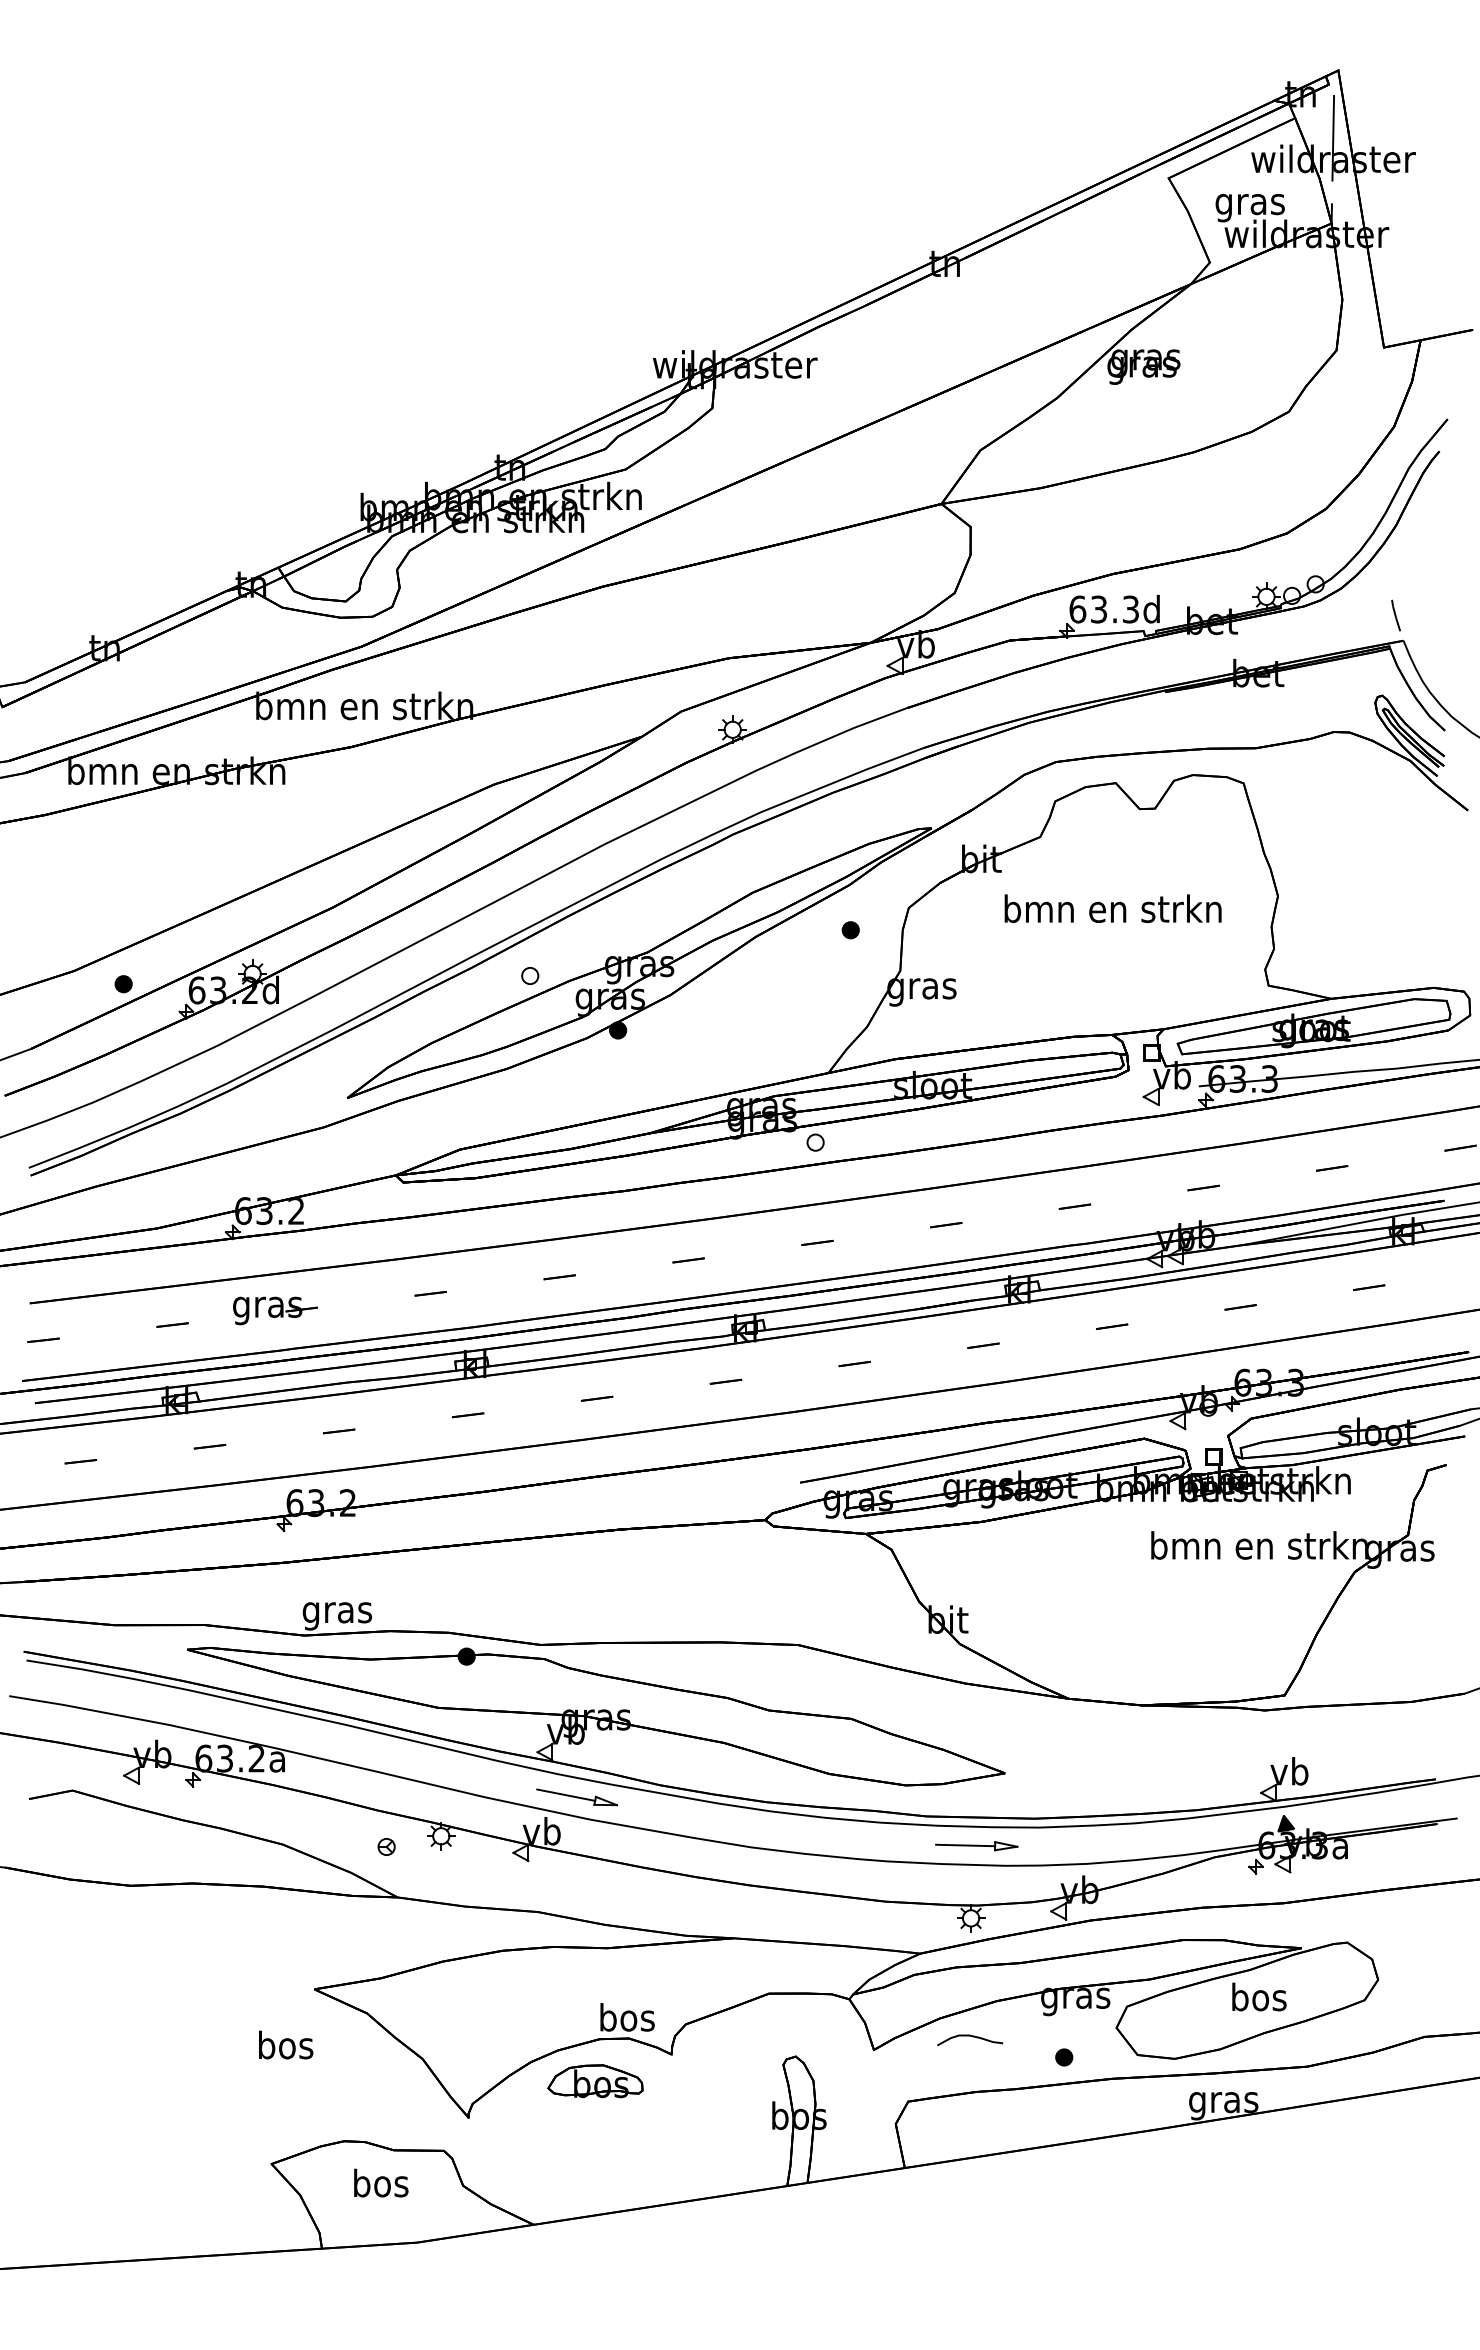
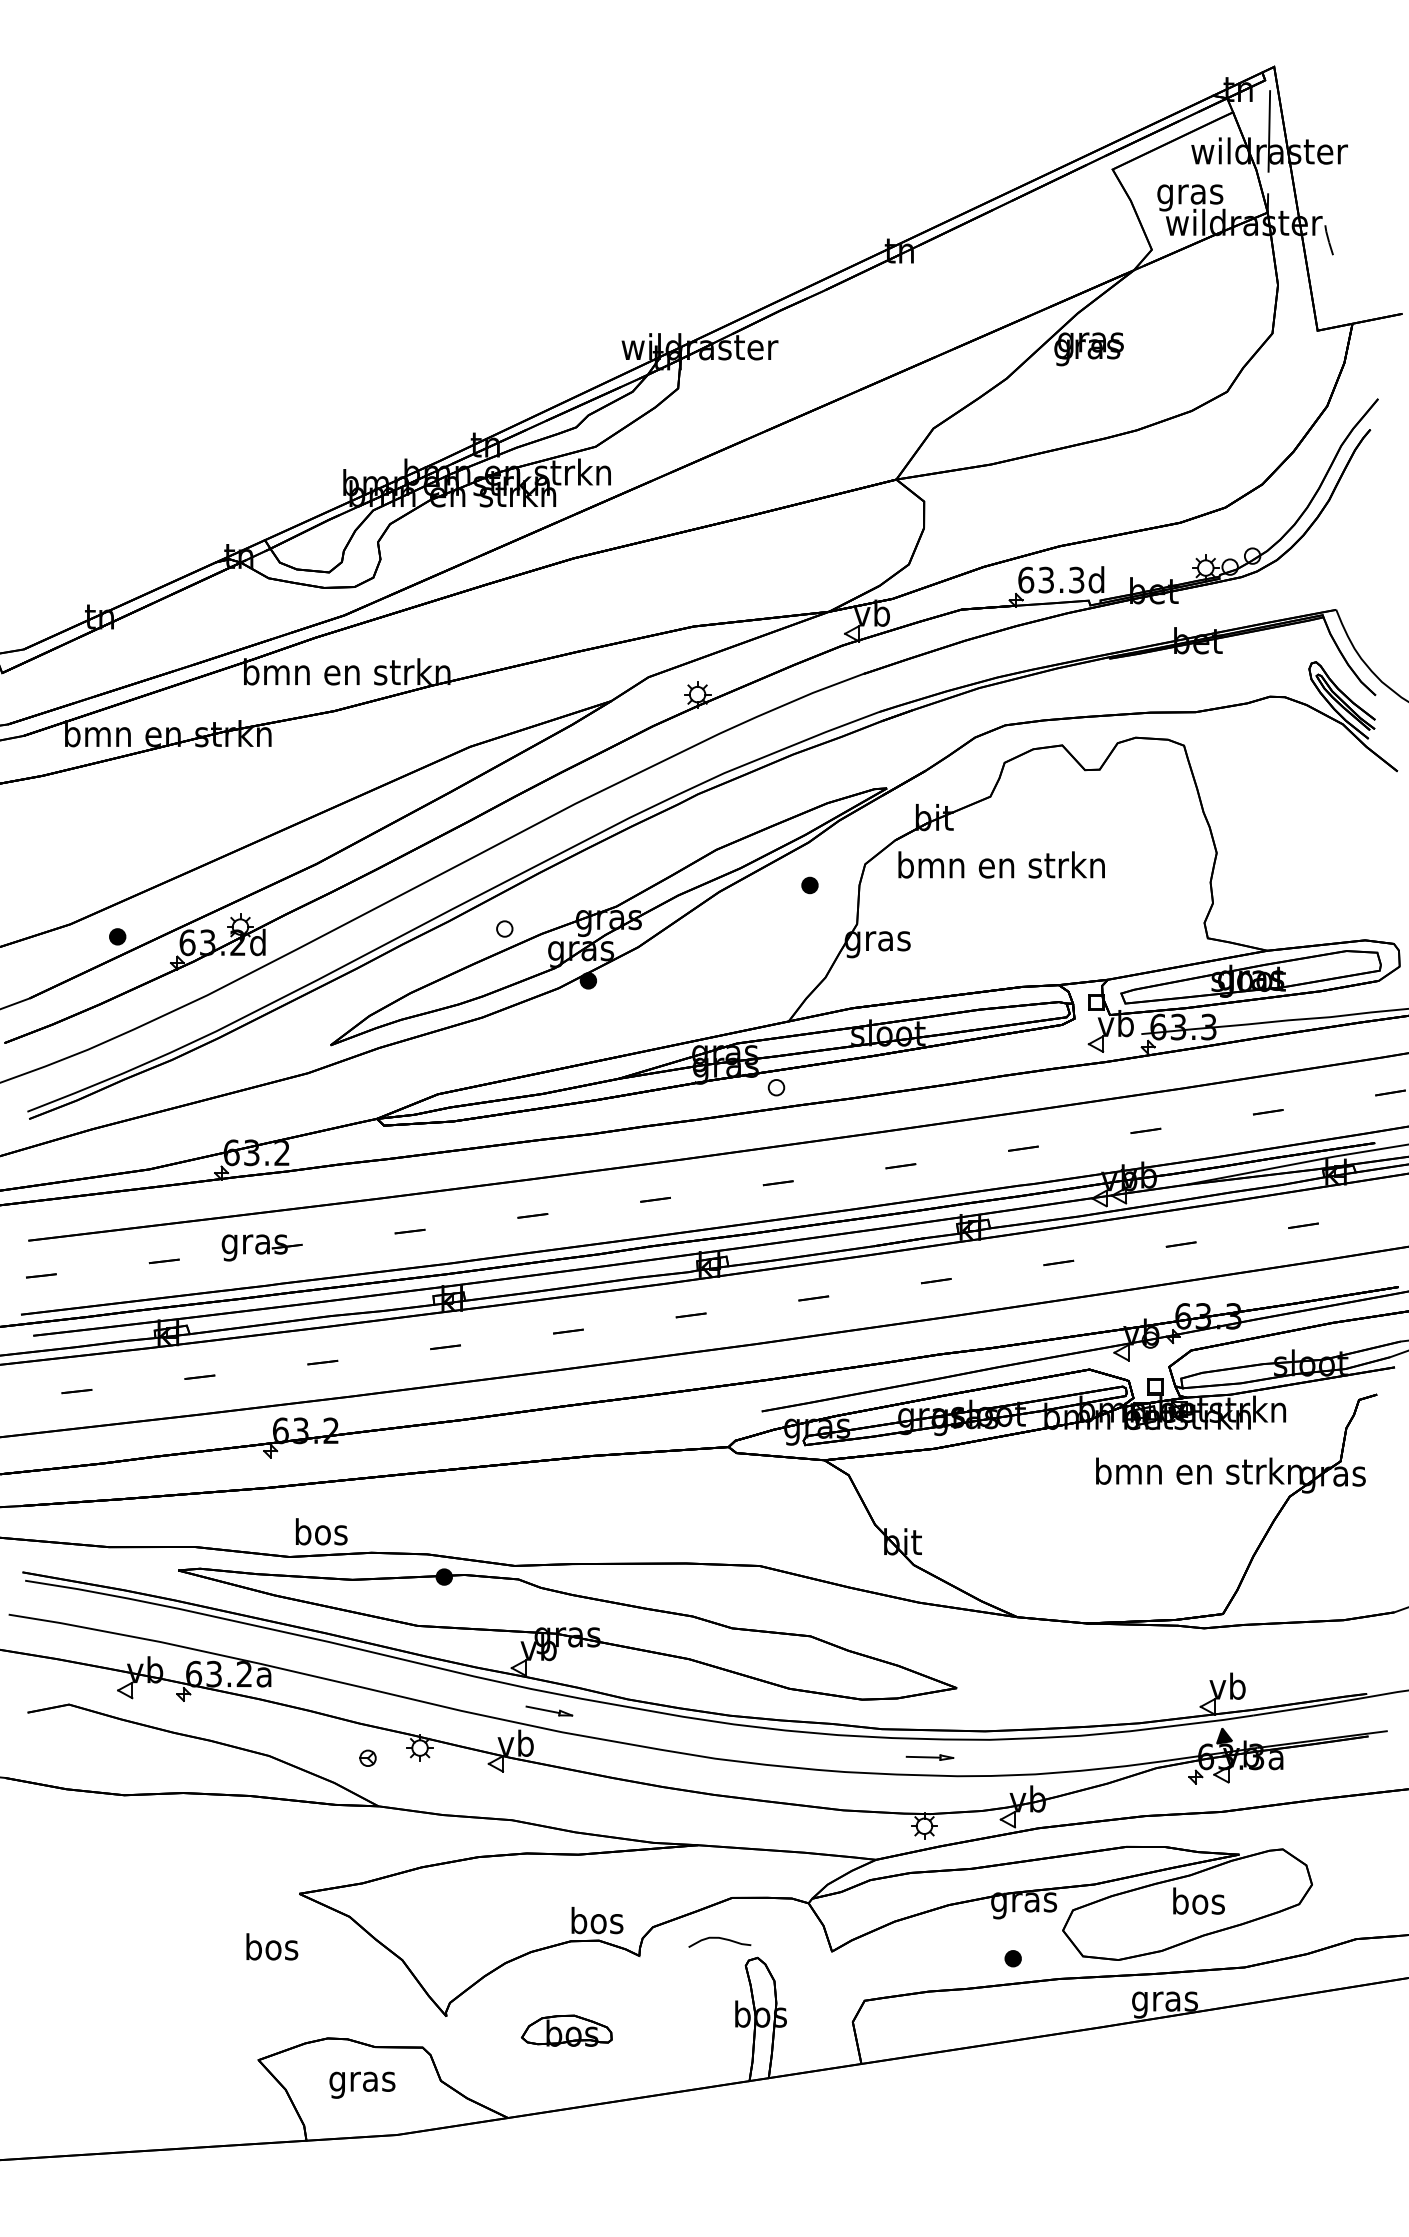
line: (1395, 615) -> (1328, 240), moved
text: (1112, 908) -> (1001, 864), moved
text: (337, 1612) -> (321, 1535), gras -> bos
part: (576, 1797) -> (548, 1711), size x0.6
part: (976, 1846) -> (929, 1757), size x0.6
curve: (972, 2037) -> (722, 1939), moved
part: (595, 2081) -> (566, 2031), moved
text: (380, 2186) -> (362, 2081), bos -> gras

